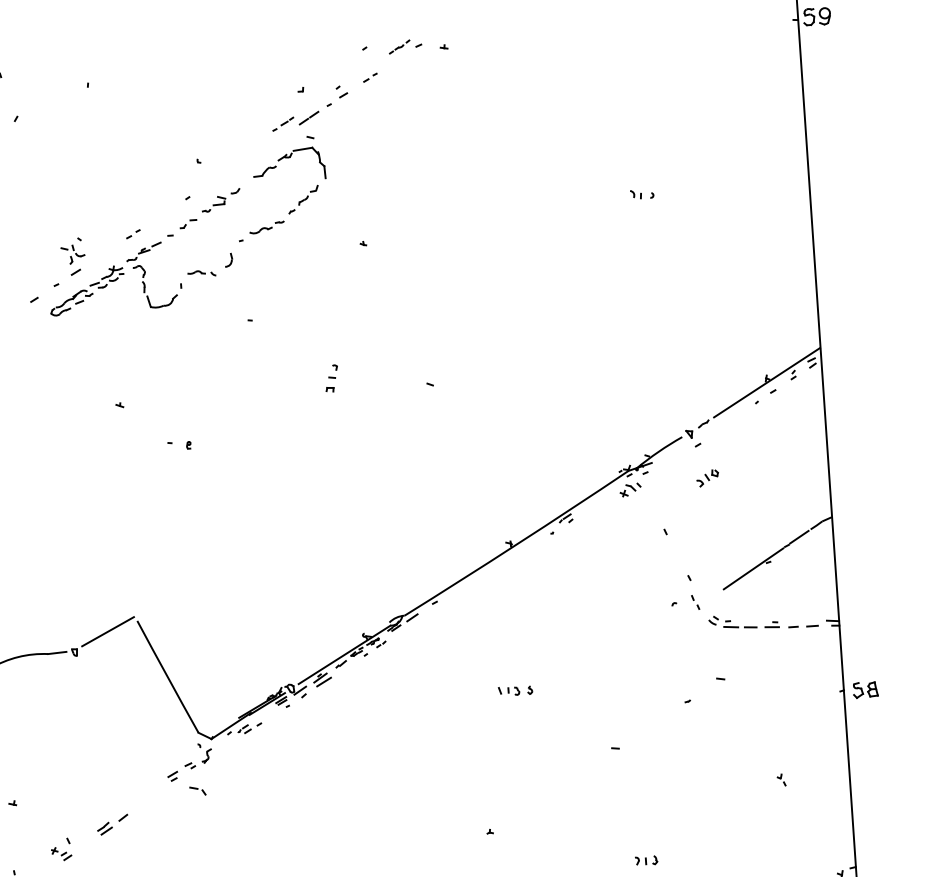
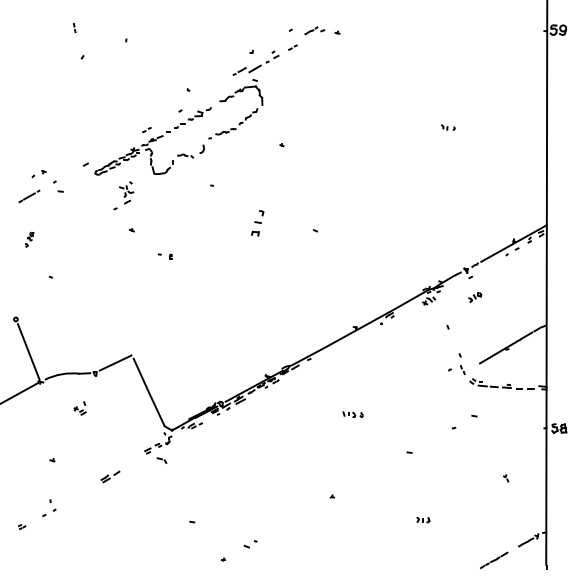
part: (68, 261) -> (123, 195), moved
part: (331, 377) -> (257, 222), size x1.6
part: (60, 849) -> (79, 408), moved

